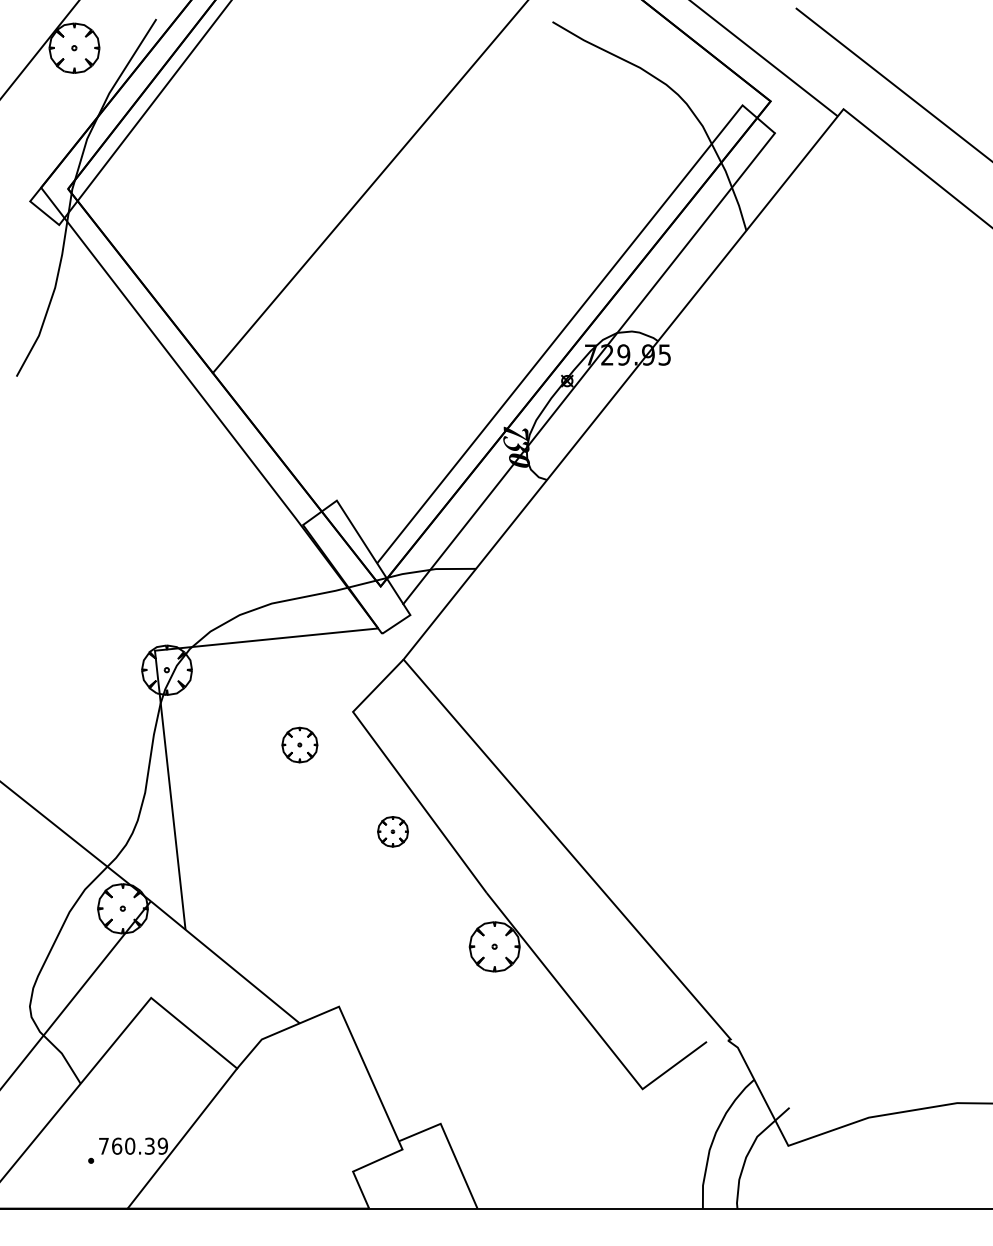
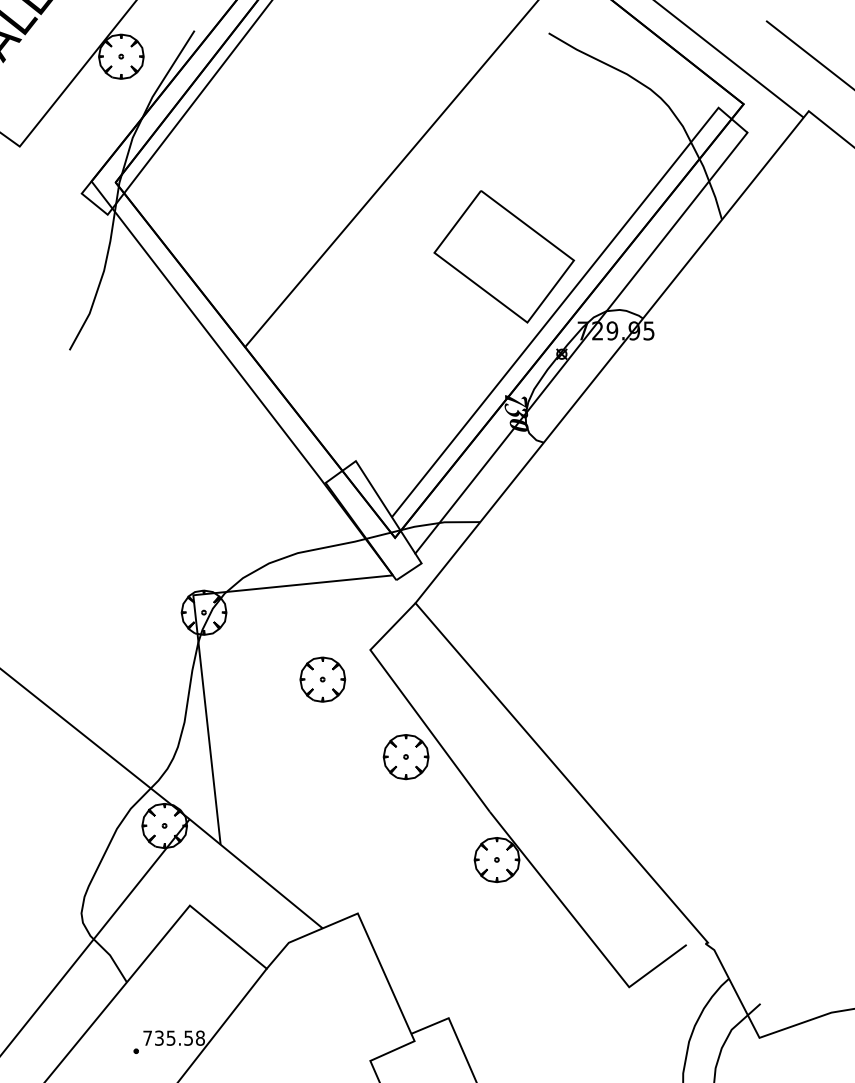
part: (502, 271) -> (503, 256), added
part: (299, 744) -> (322, 679), size x1.43
part: (392, 831) -> (405, 756), size x1.67
text: (140, 1145) -> (180, 1037), 760.39 -> 735.58

